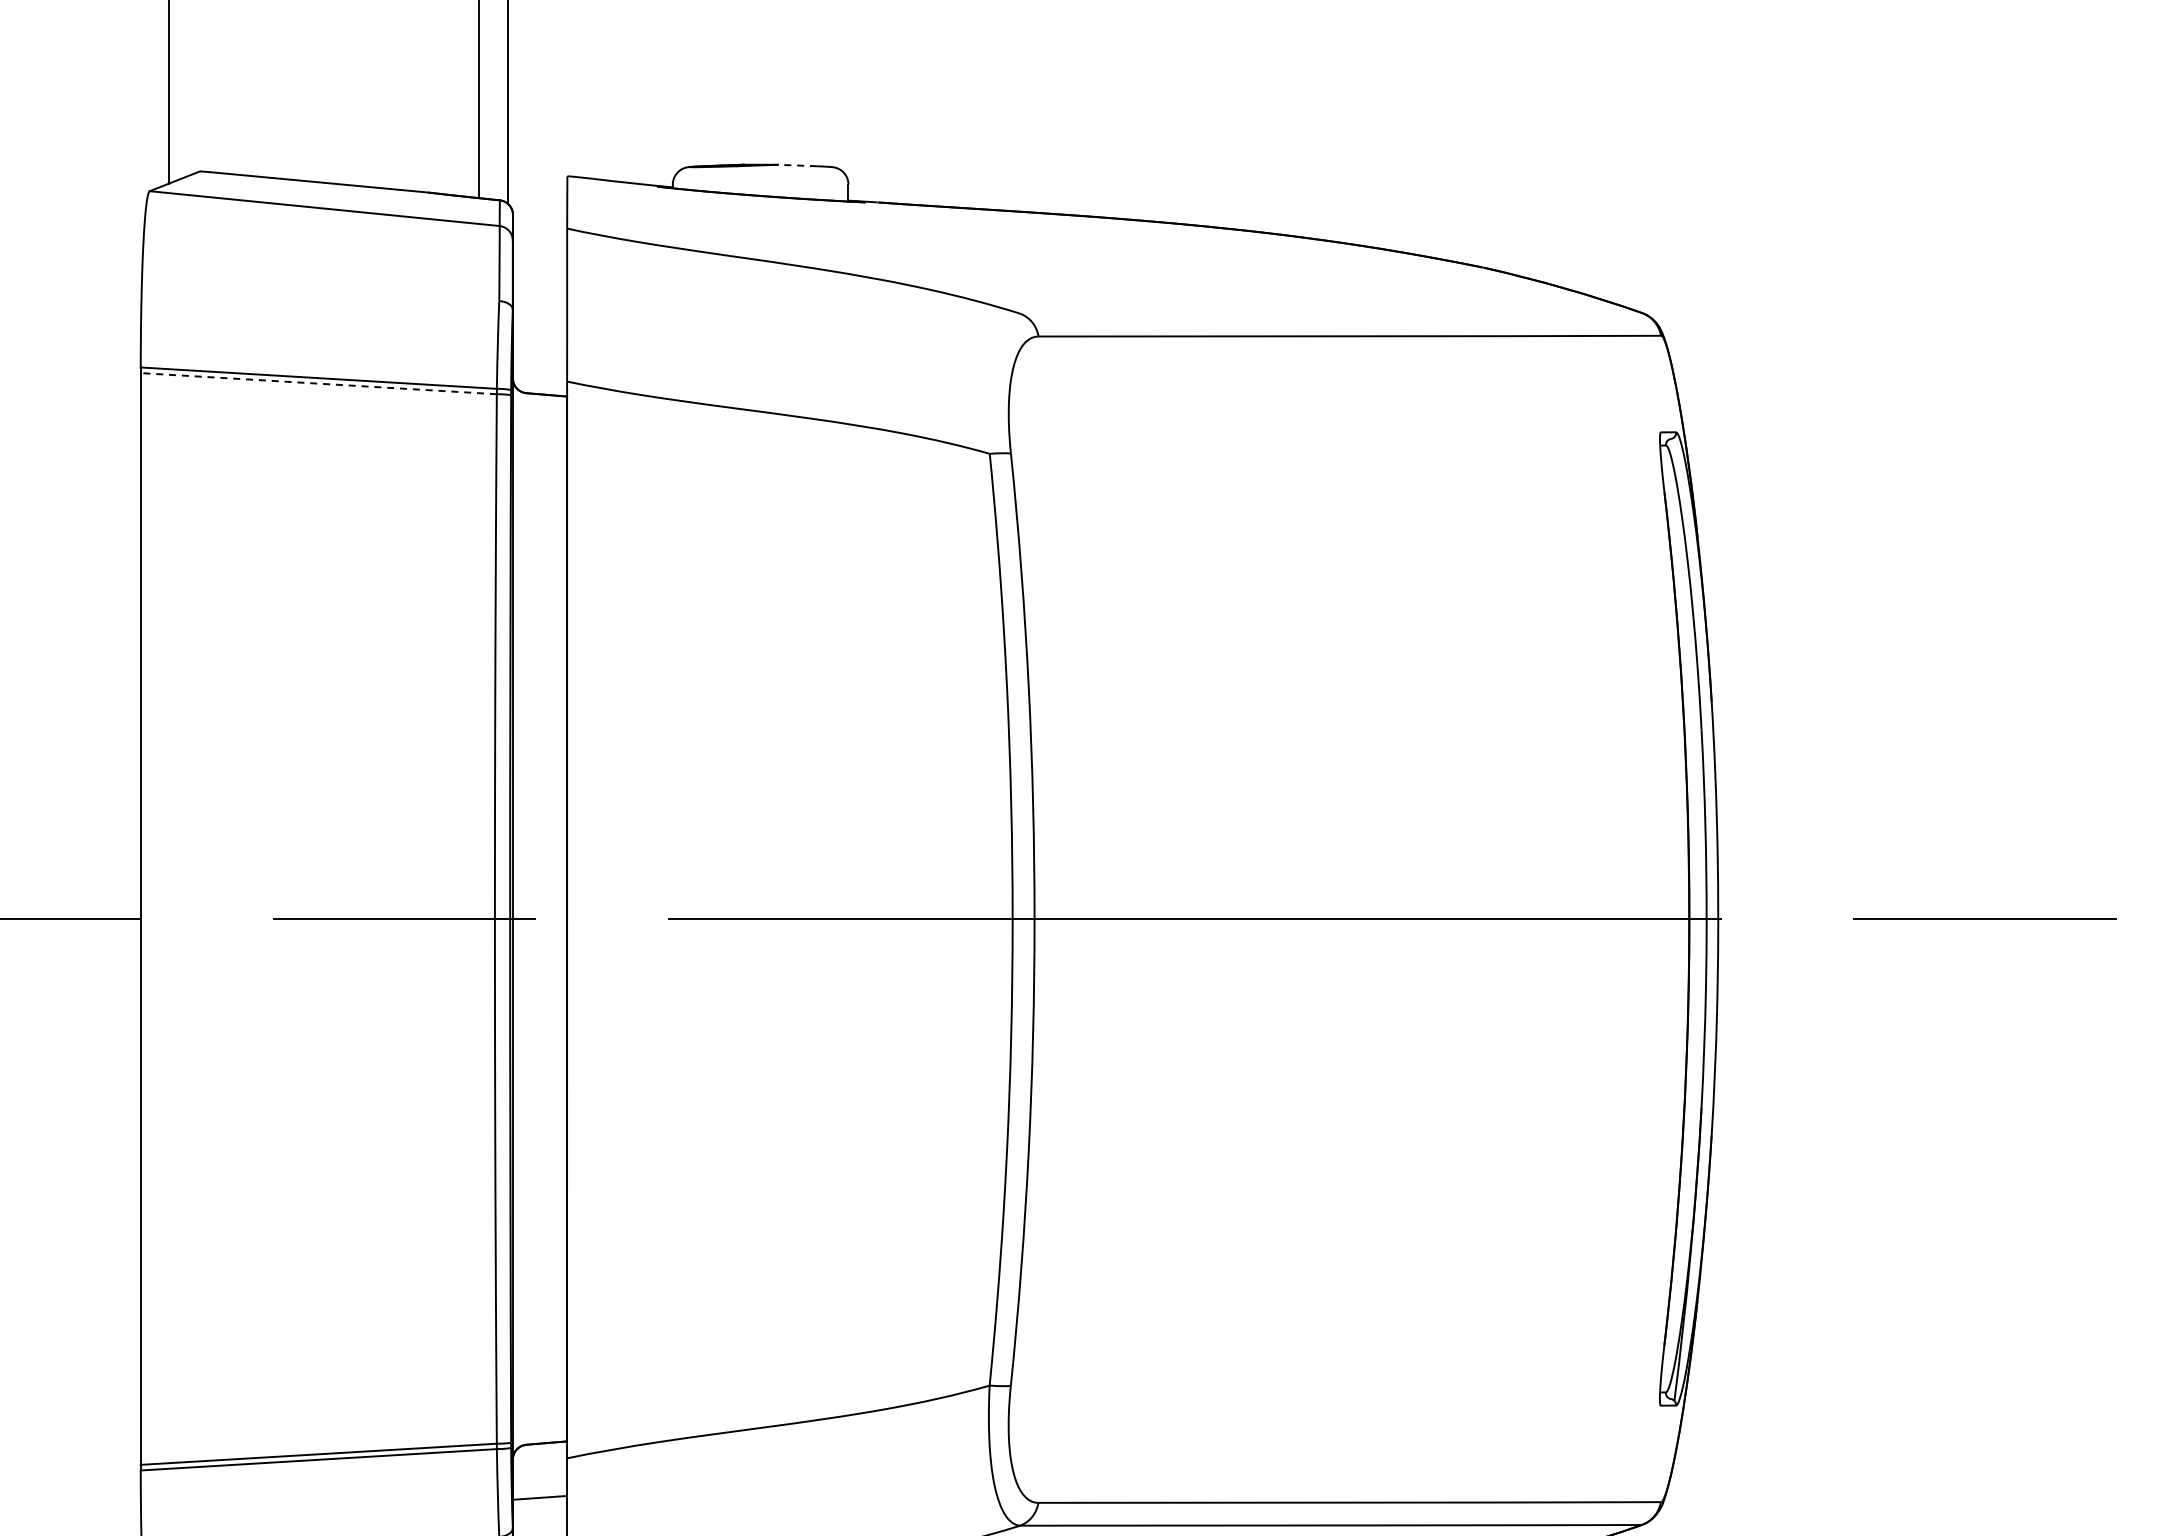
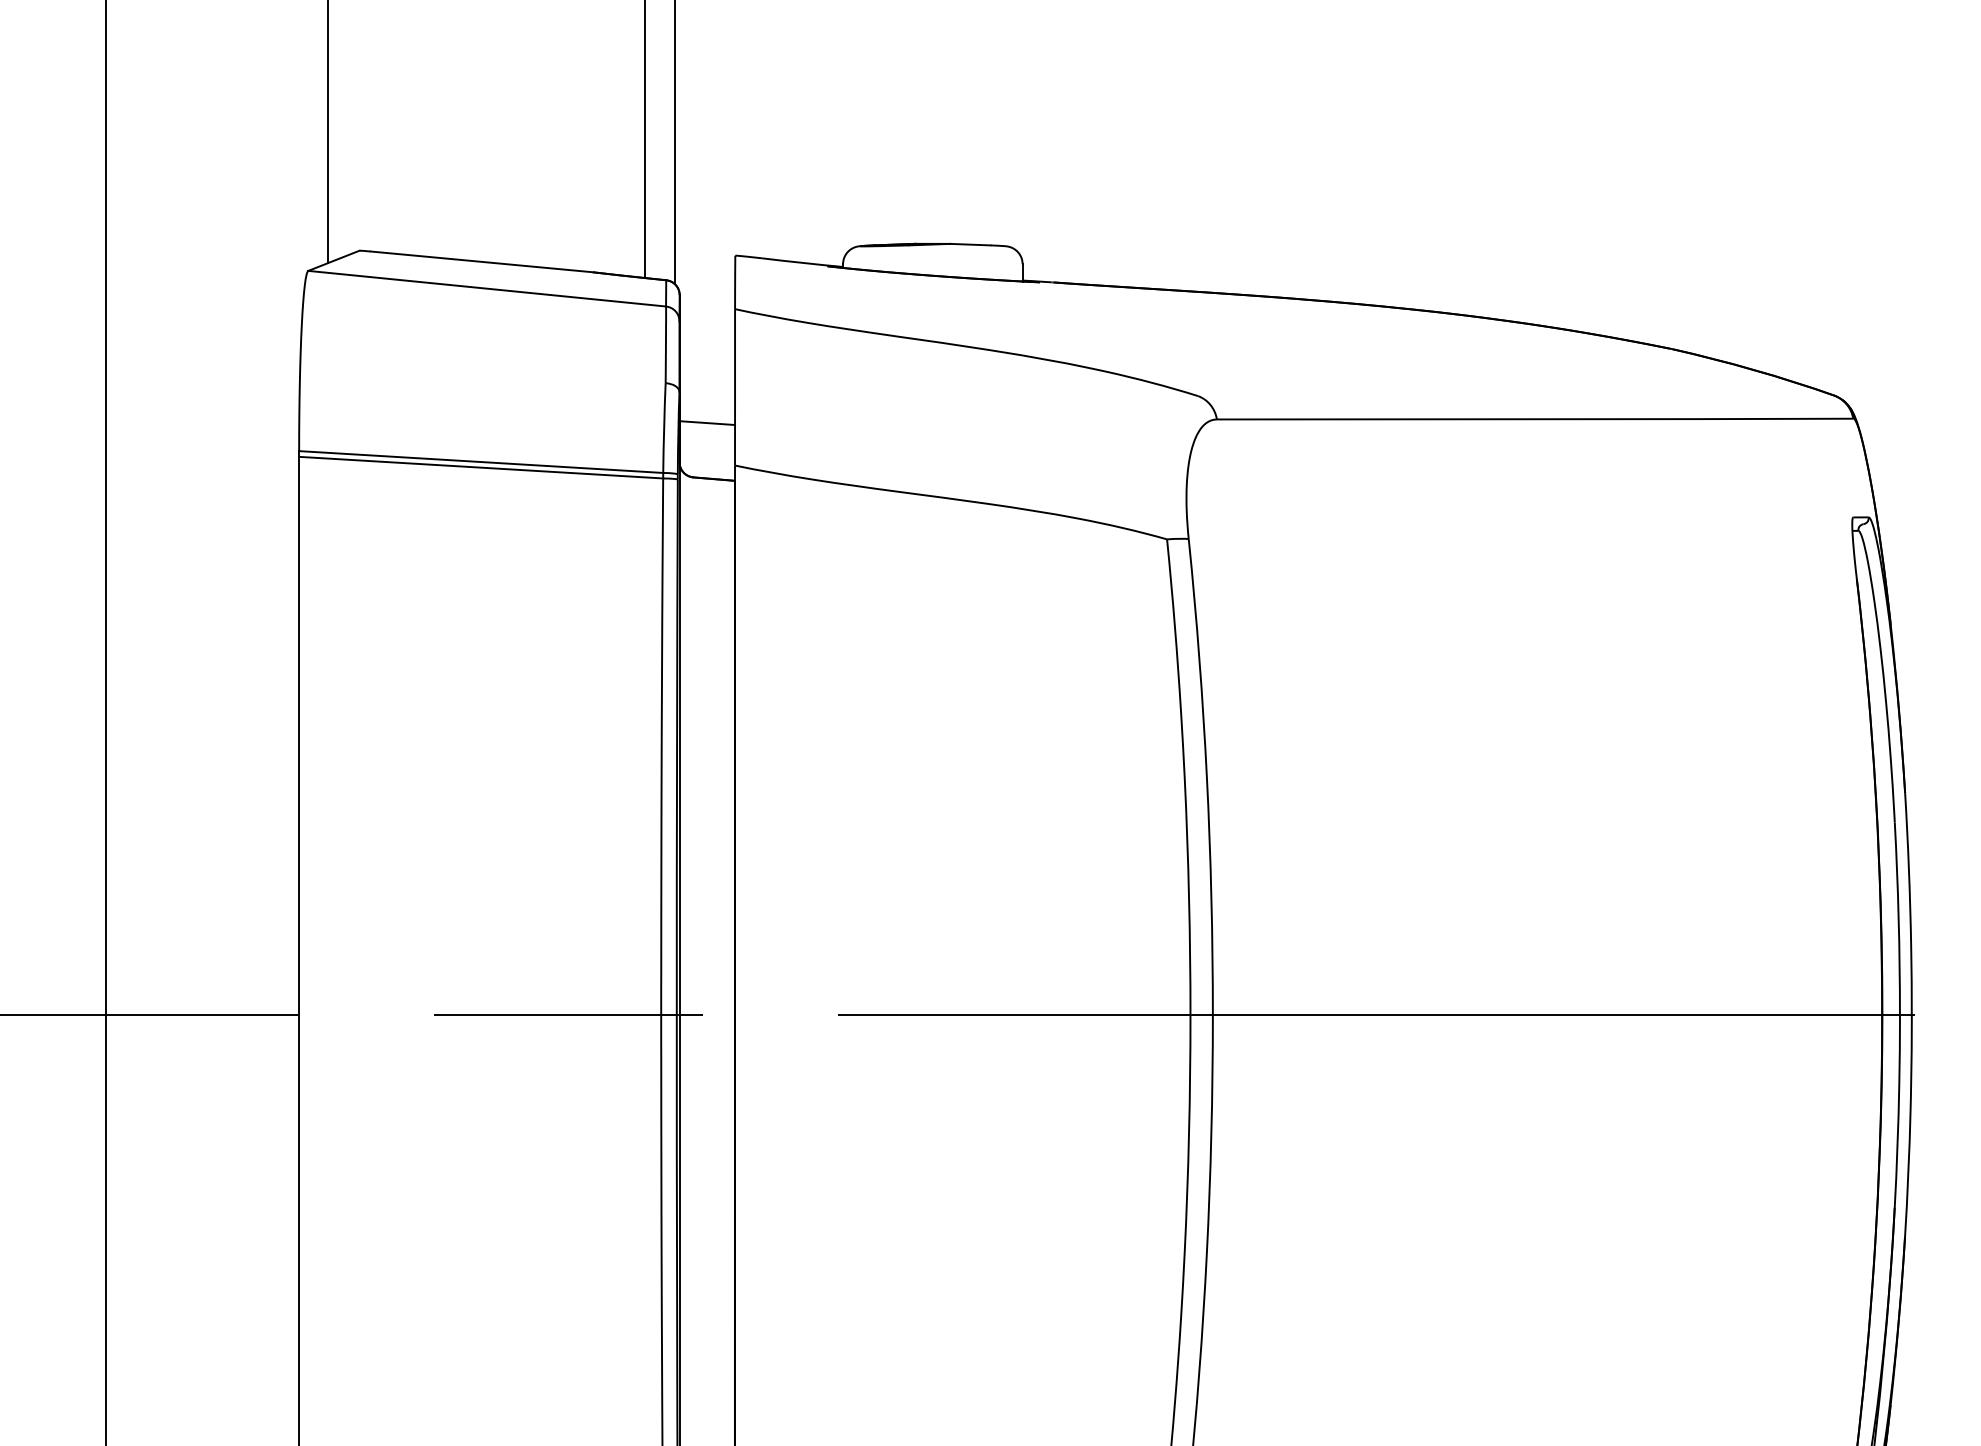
line: (797, 165) -> (970, 244), dashed -> solid
line: (540, 339) -> (707, 422), added
line: (318, 383) -> (480, 467), dashed -> solid

